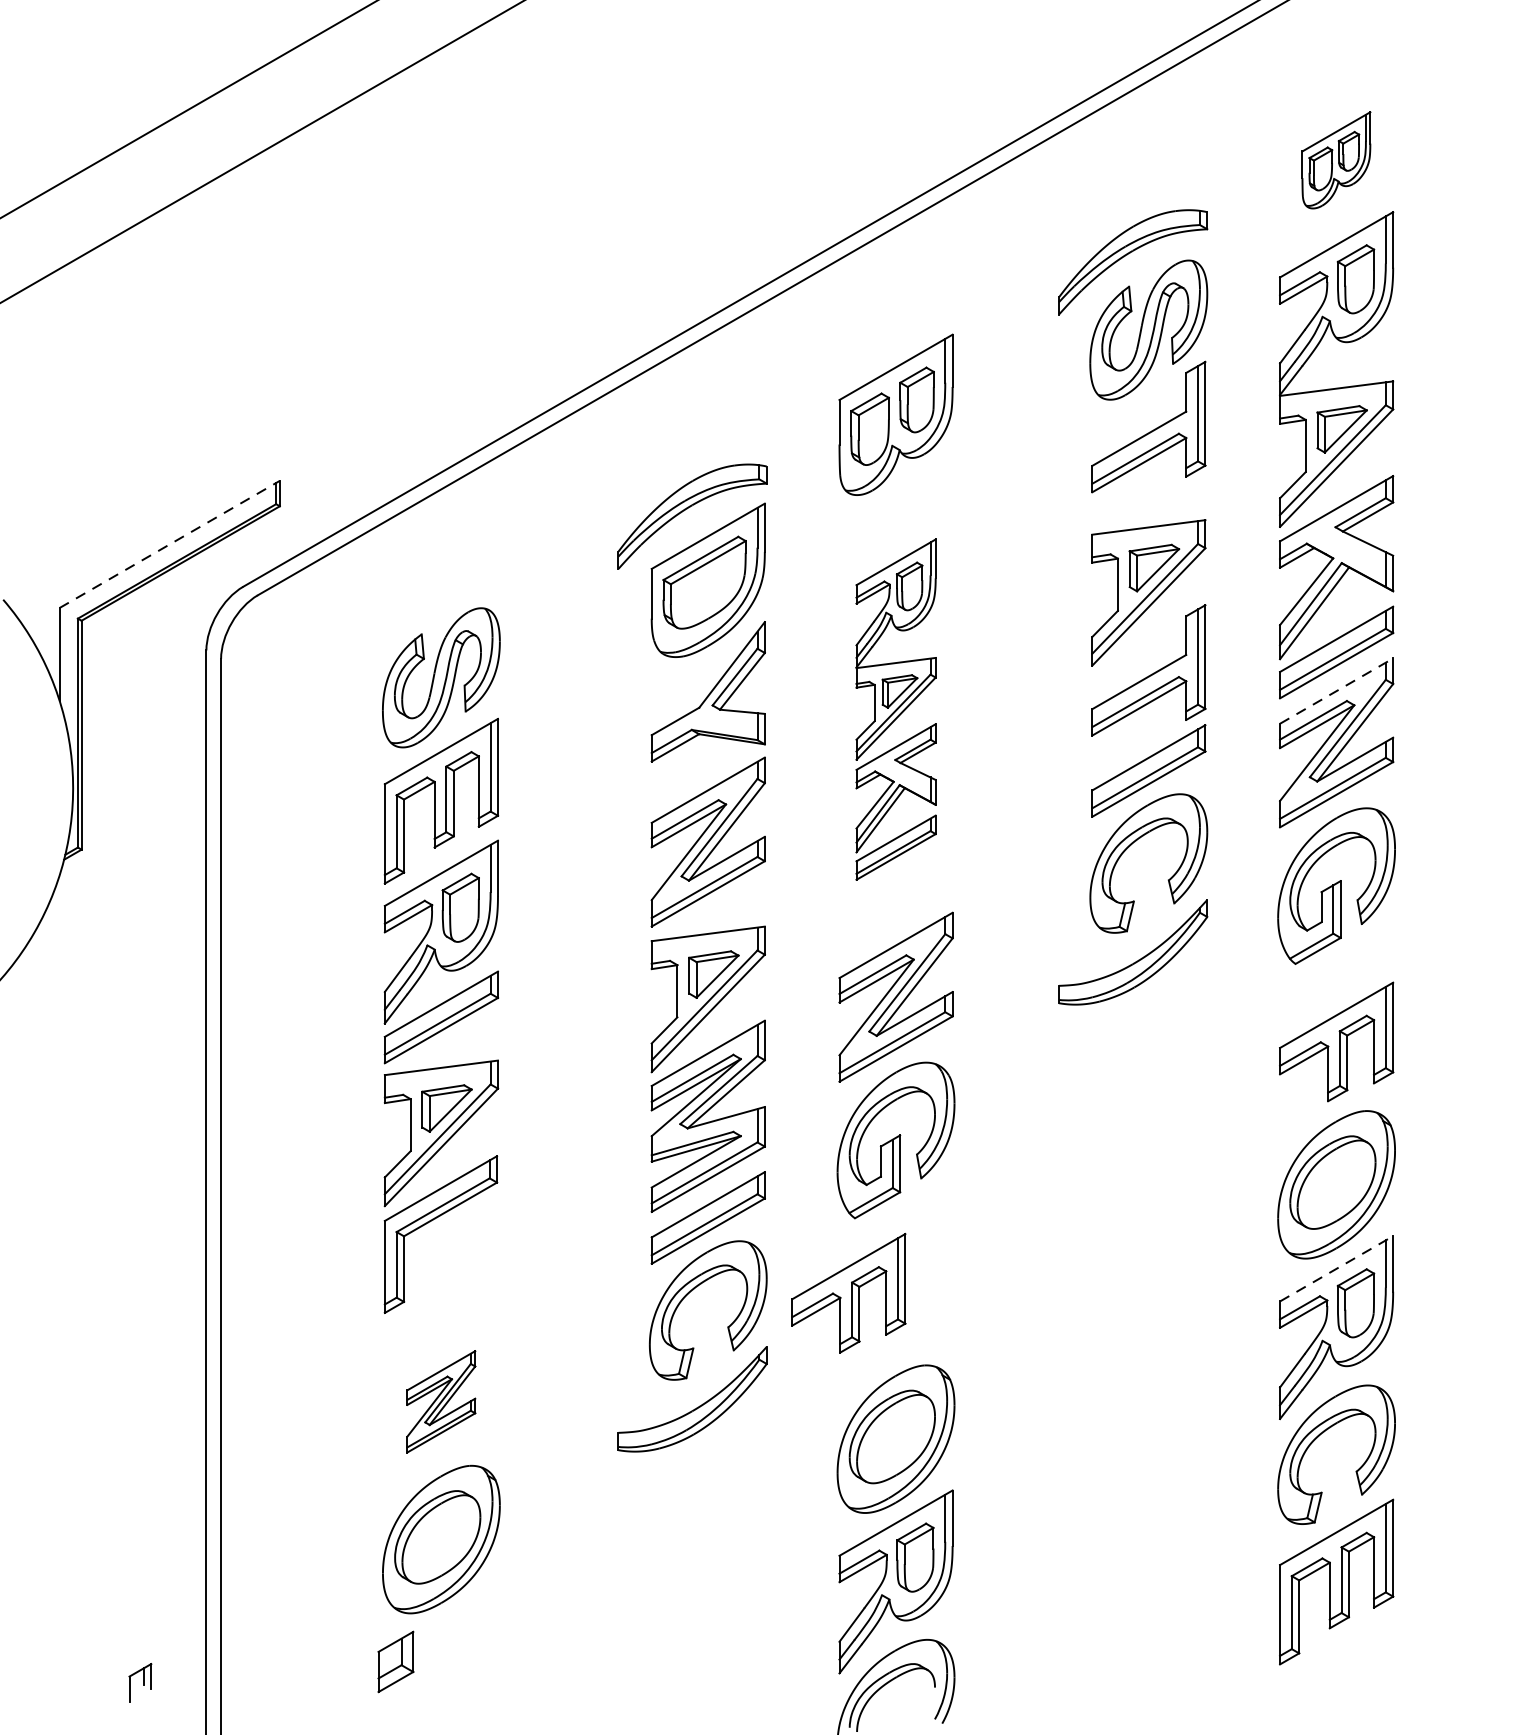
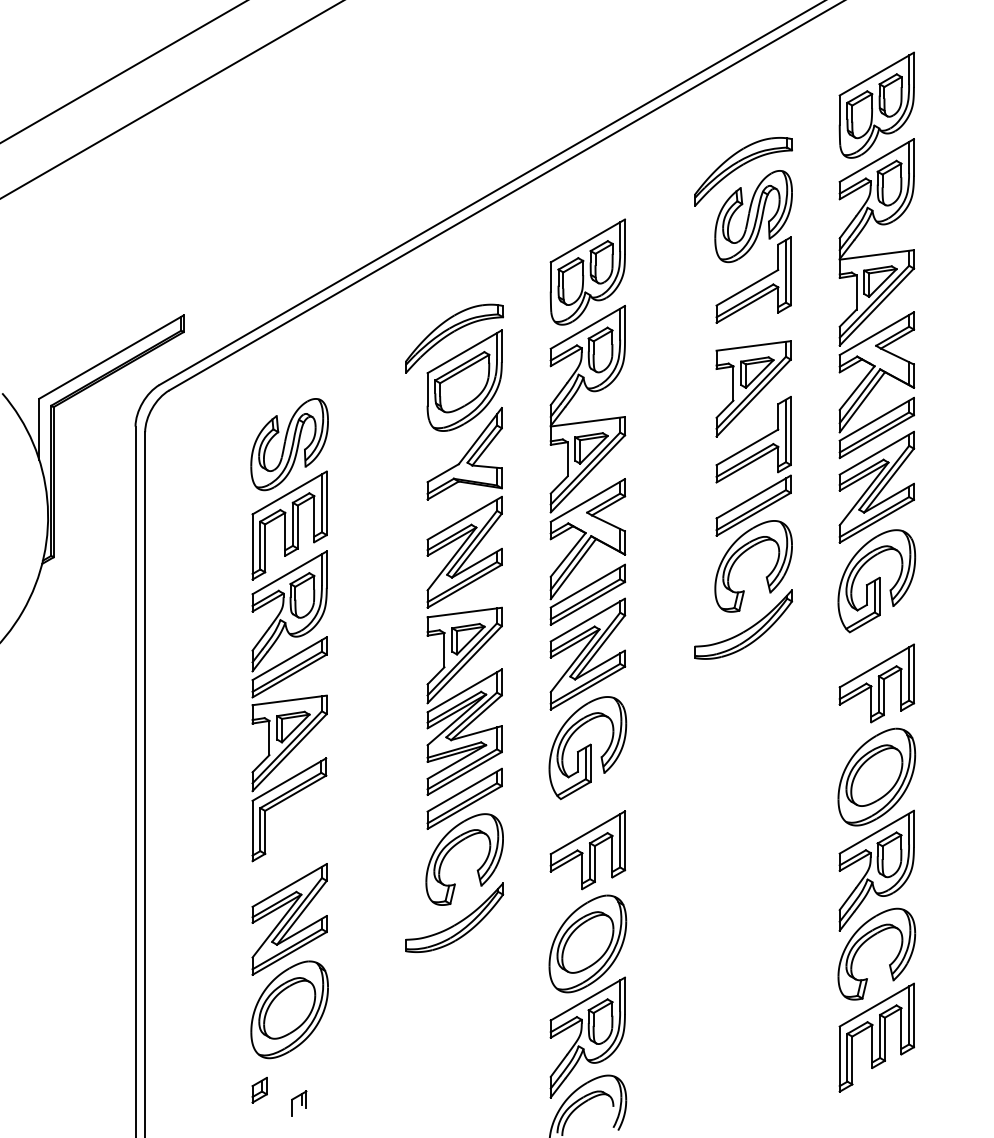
part: (1336, 159) -> (876, 104), size x1.67
line: (169, 543) -> (111, 356), dashed -> solid
line: (1336, 691) -> (876, 453), dashed -> solid
part: (895, 709) -> (587, 465), size x1.43
line: (1336, 1269) -> (876, 832), dashed -> solid
part: (848, 1293) -> (587, 850), moved
part: (441, 1401) -> (289, 919), size x1.67
part: (395, 1662) -> (259, 1090), size x0.62
part: (140, 1682) -> (299, 1103), moved

